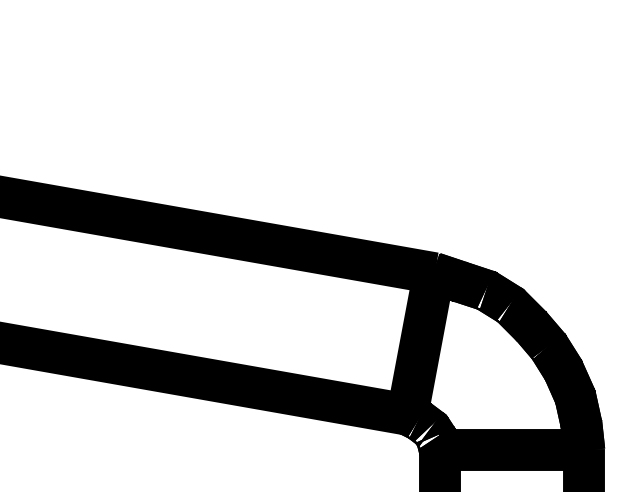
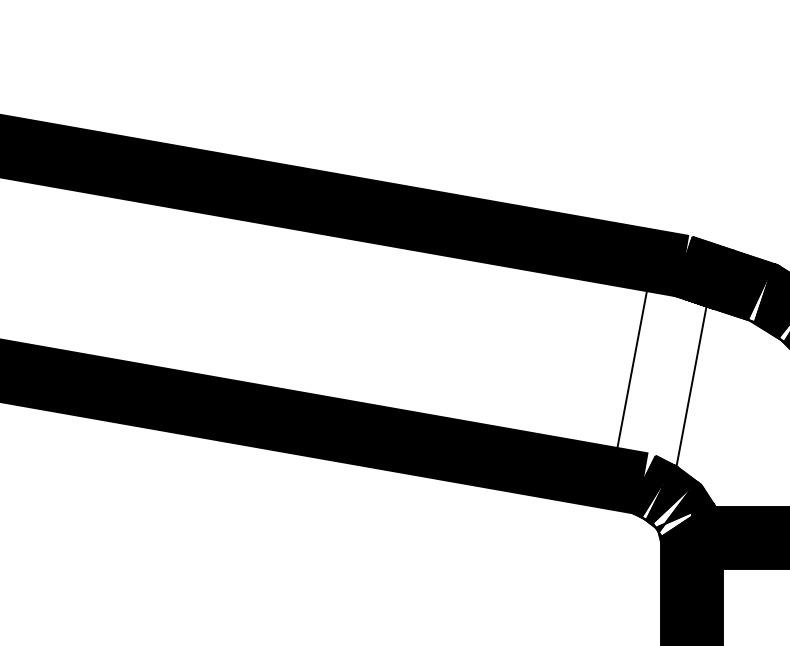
fill: (420, 343) -> (662, 374), removed

